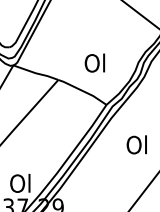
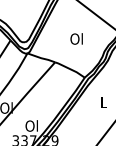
text: (94, 62) -> (76, 38), moved
text: (136, 145) -> (103, 102), Ol -> L

